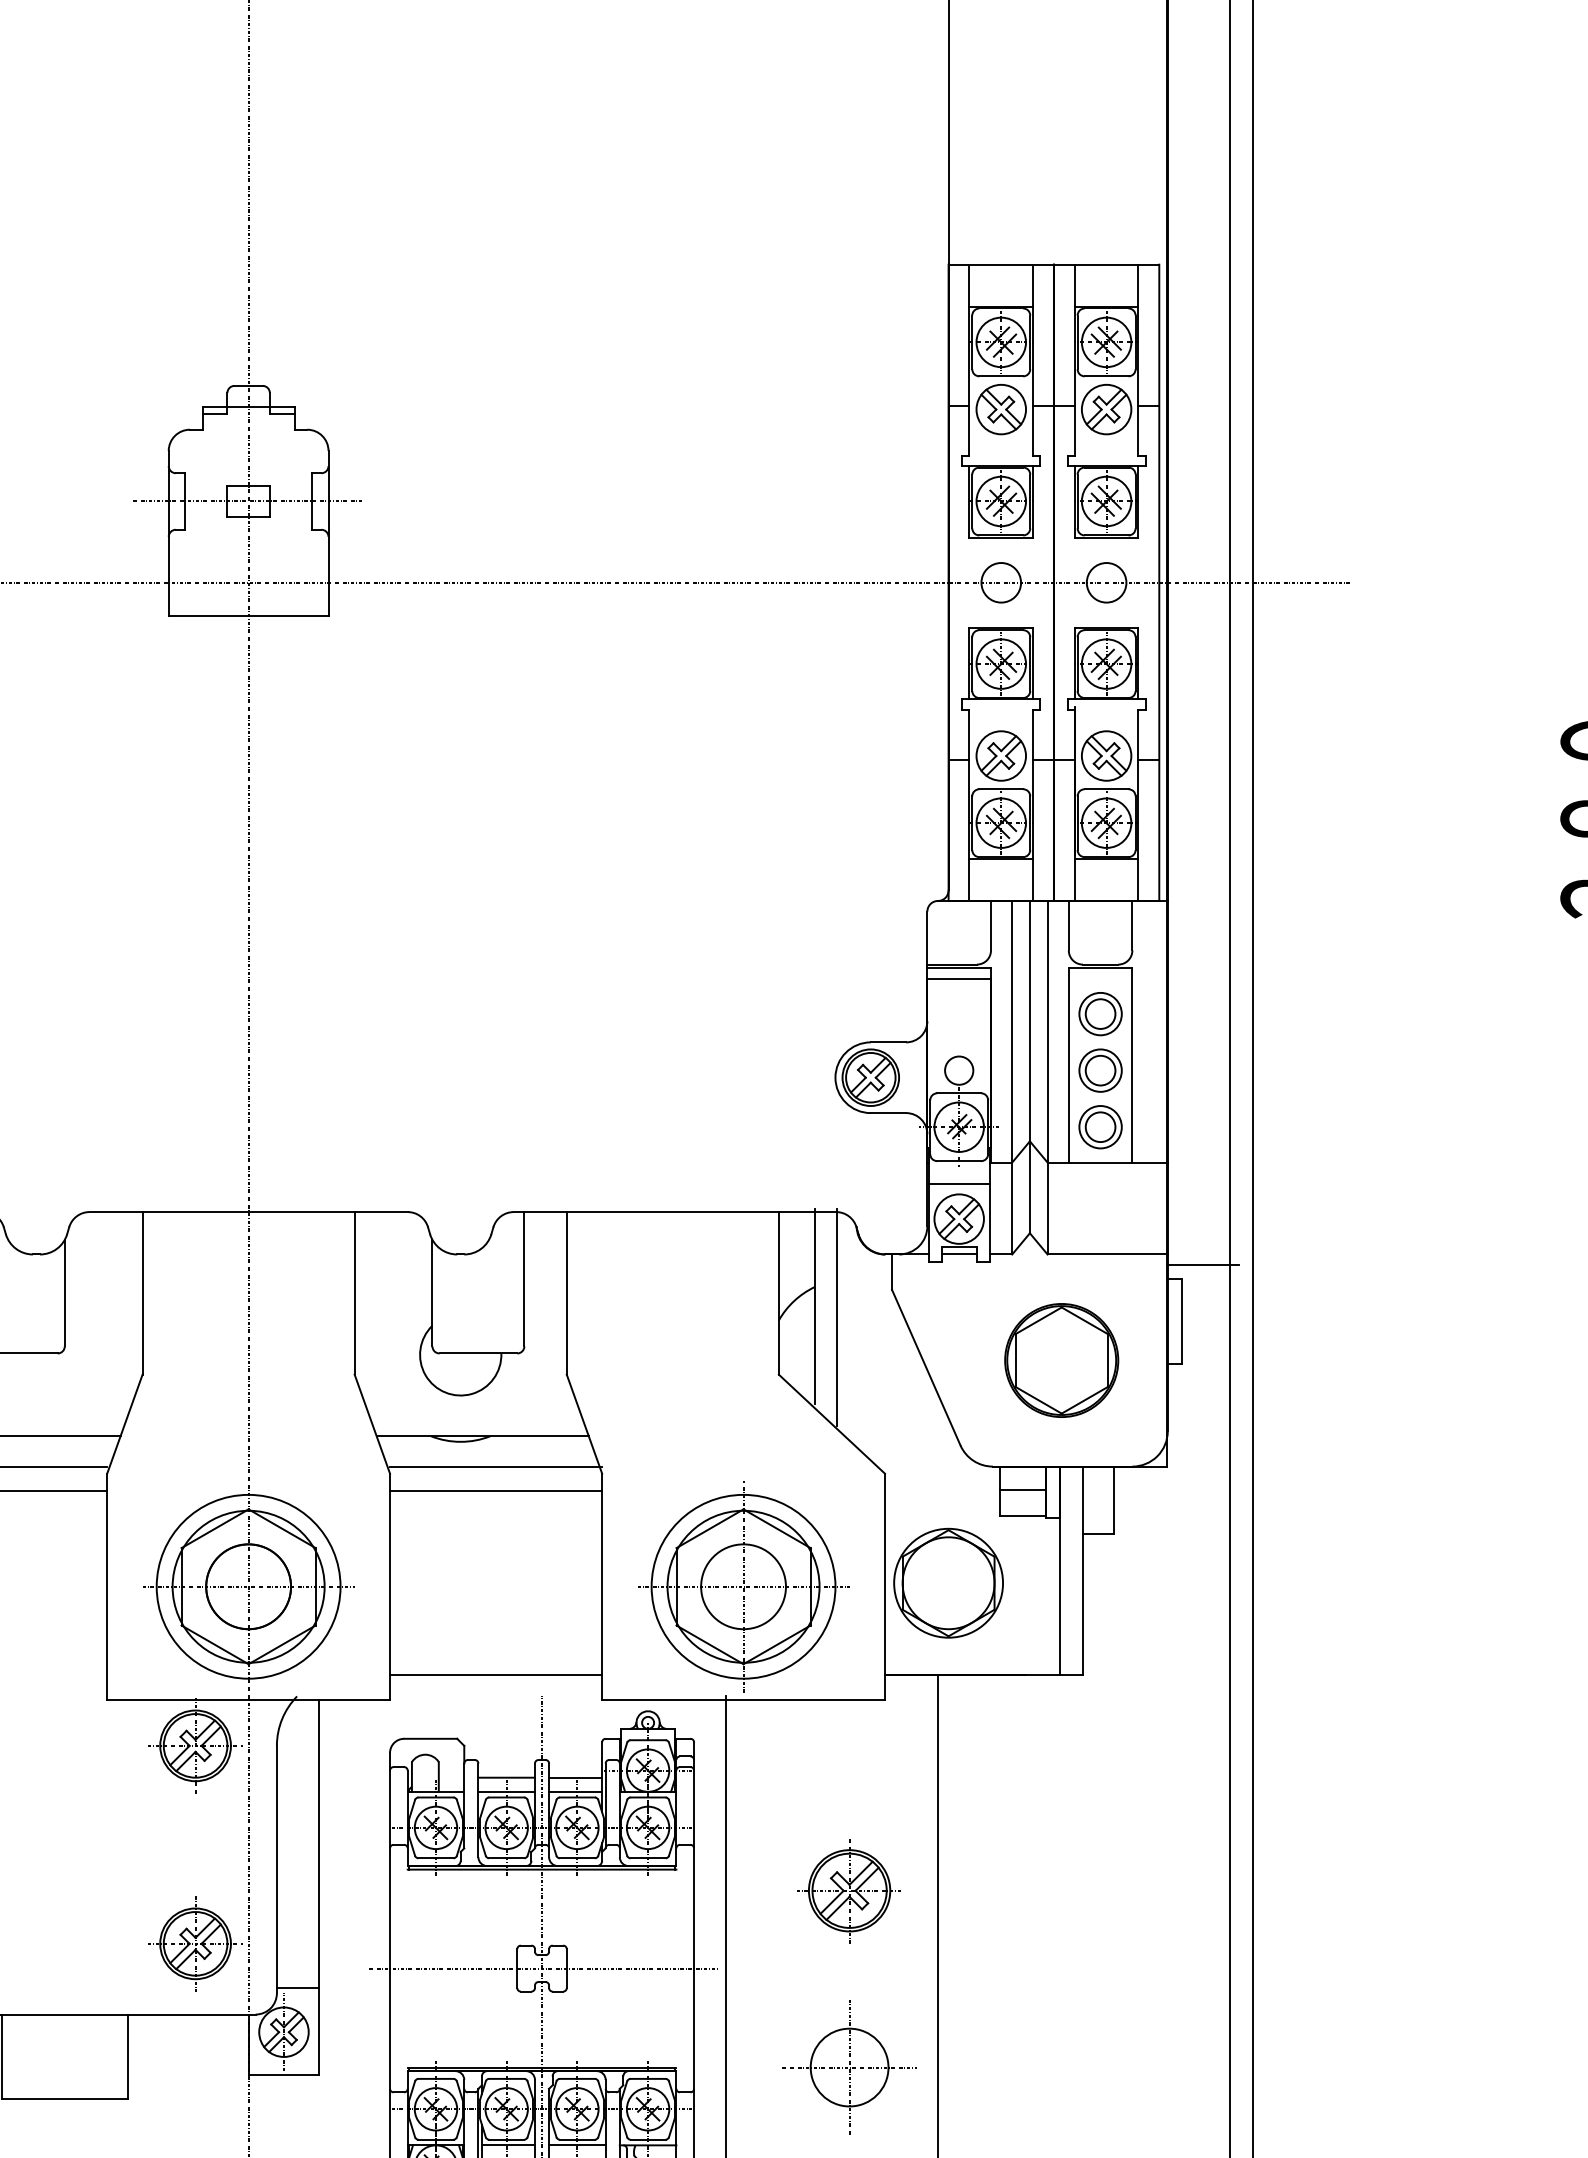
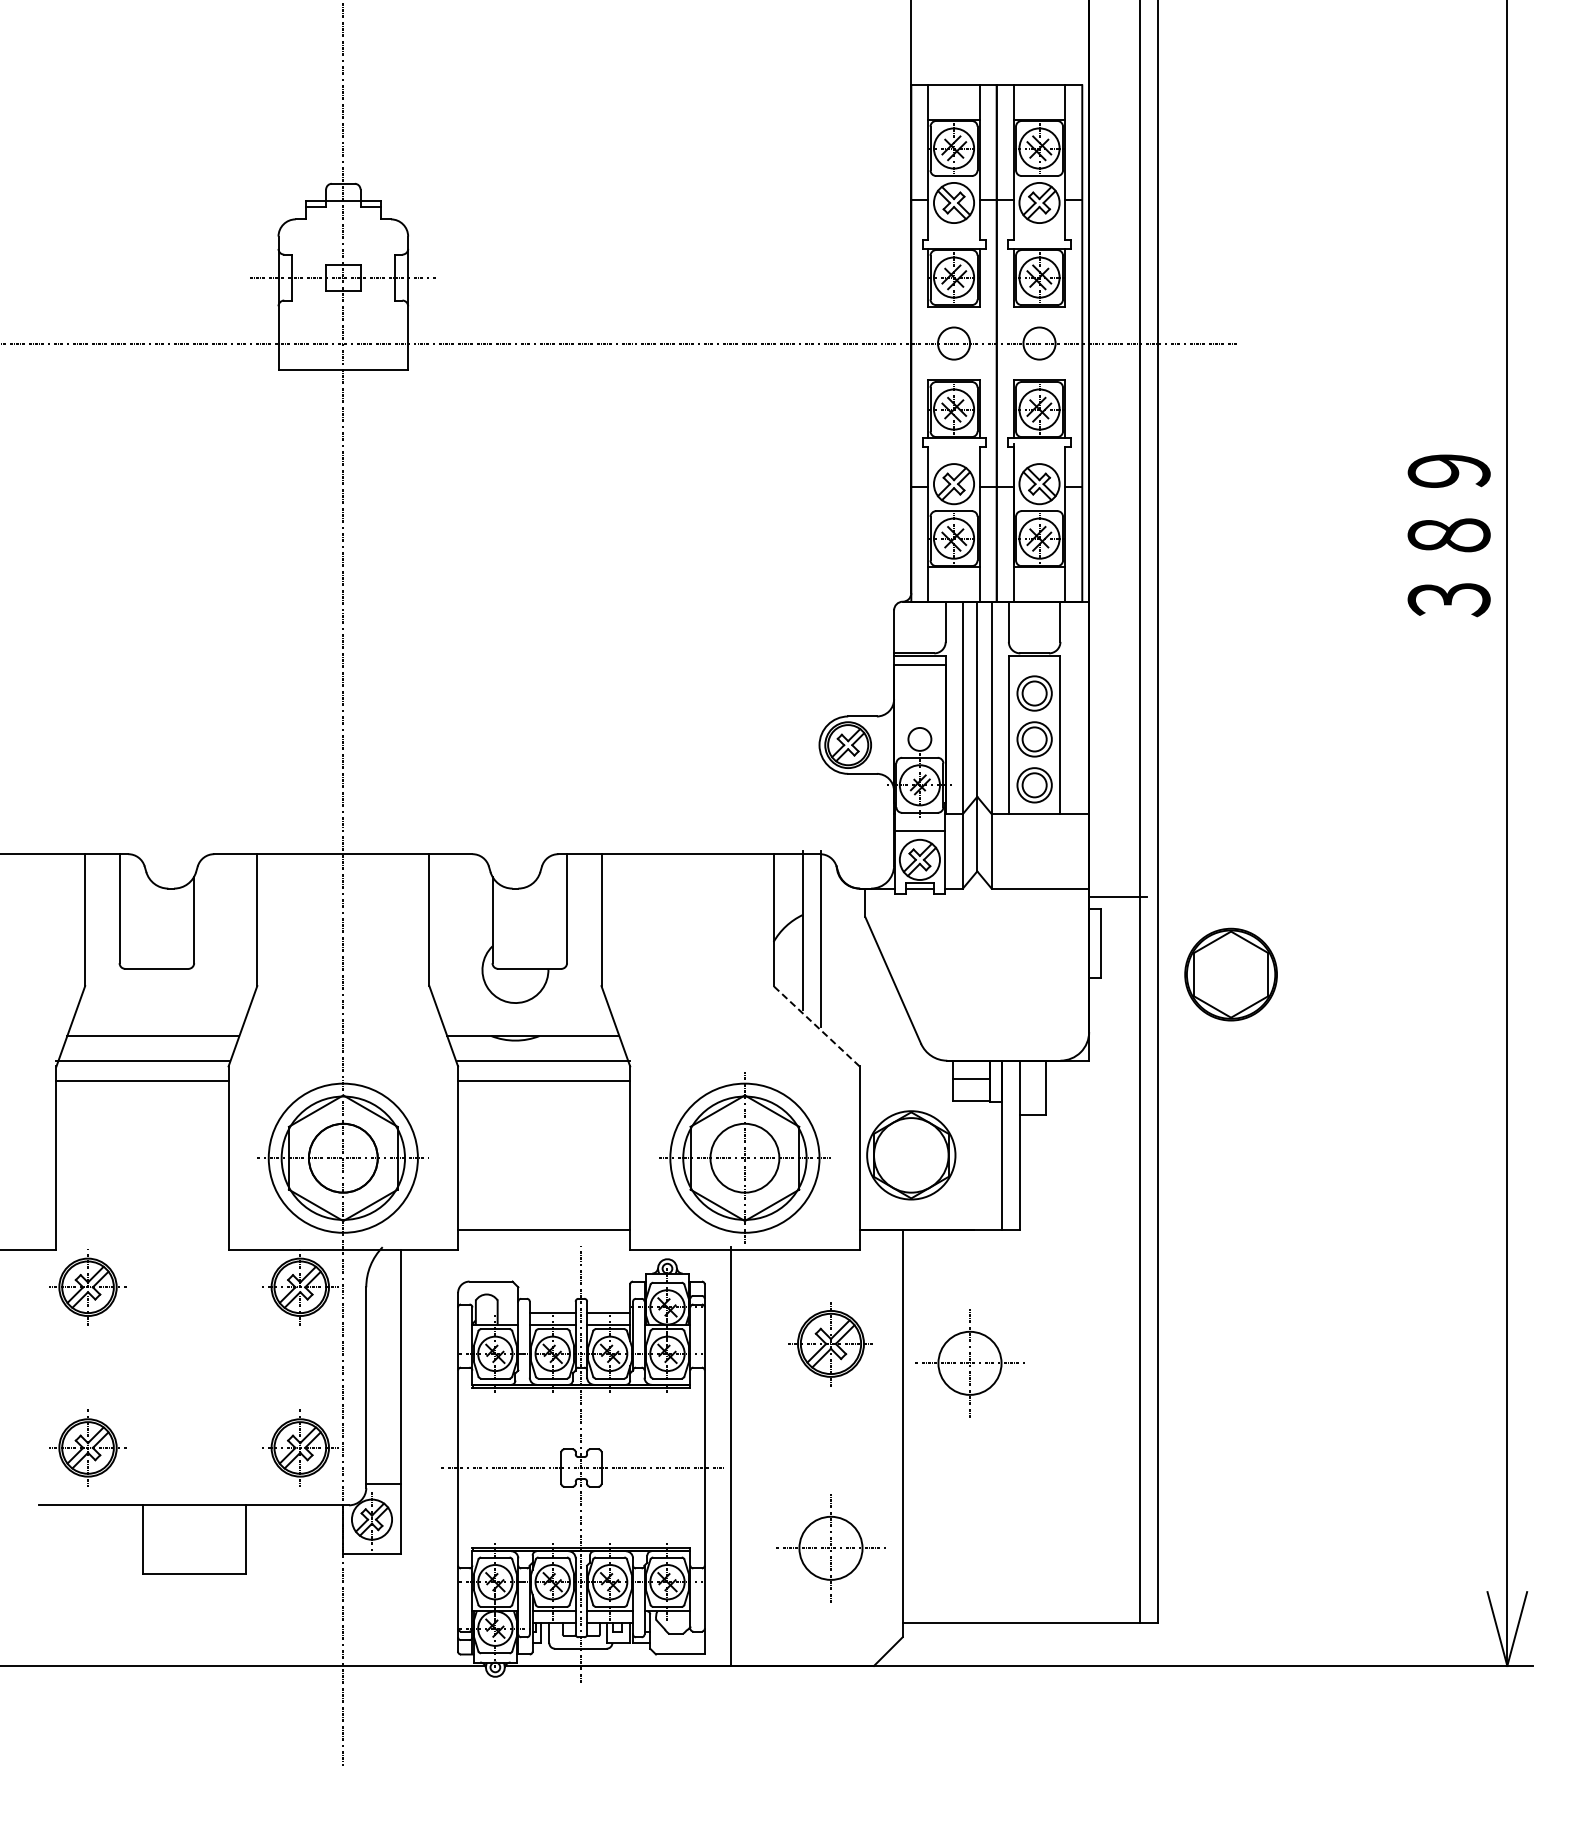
part: (1060, 1360) -> (1230, 974), moved
line: (831, 1424) -> (816, 1026), solid -> dashed
part: (1020, 1839) -> (969, 1363), added
part: (849, 1891) -> (830, 1344), moved

